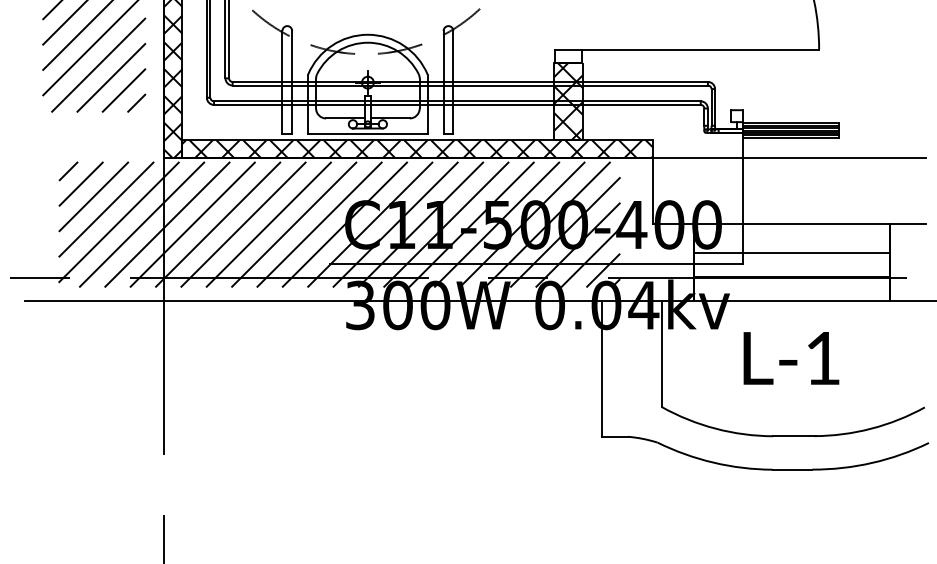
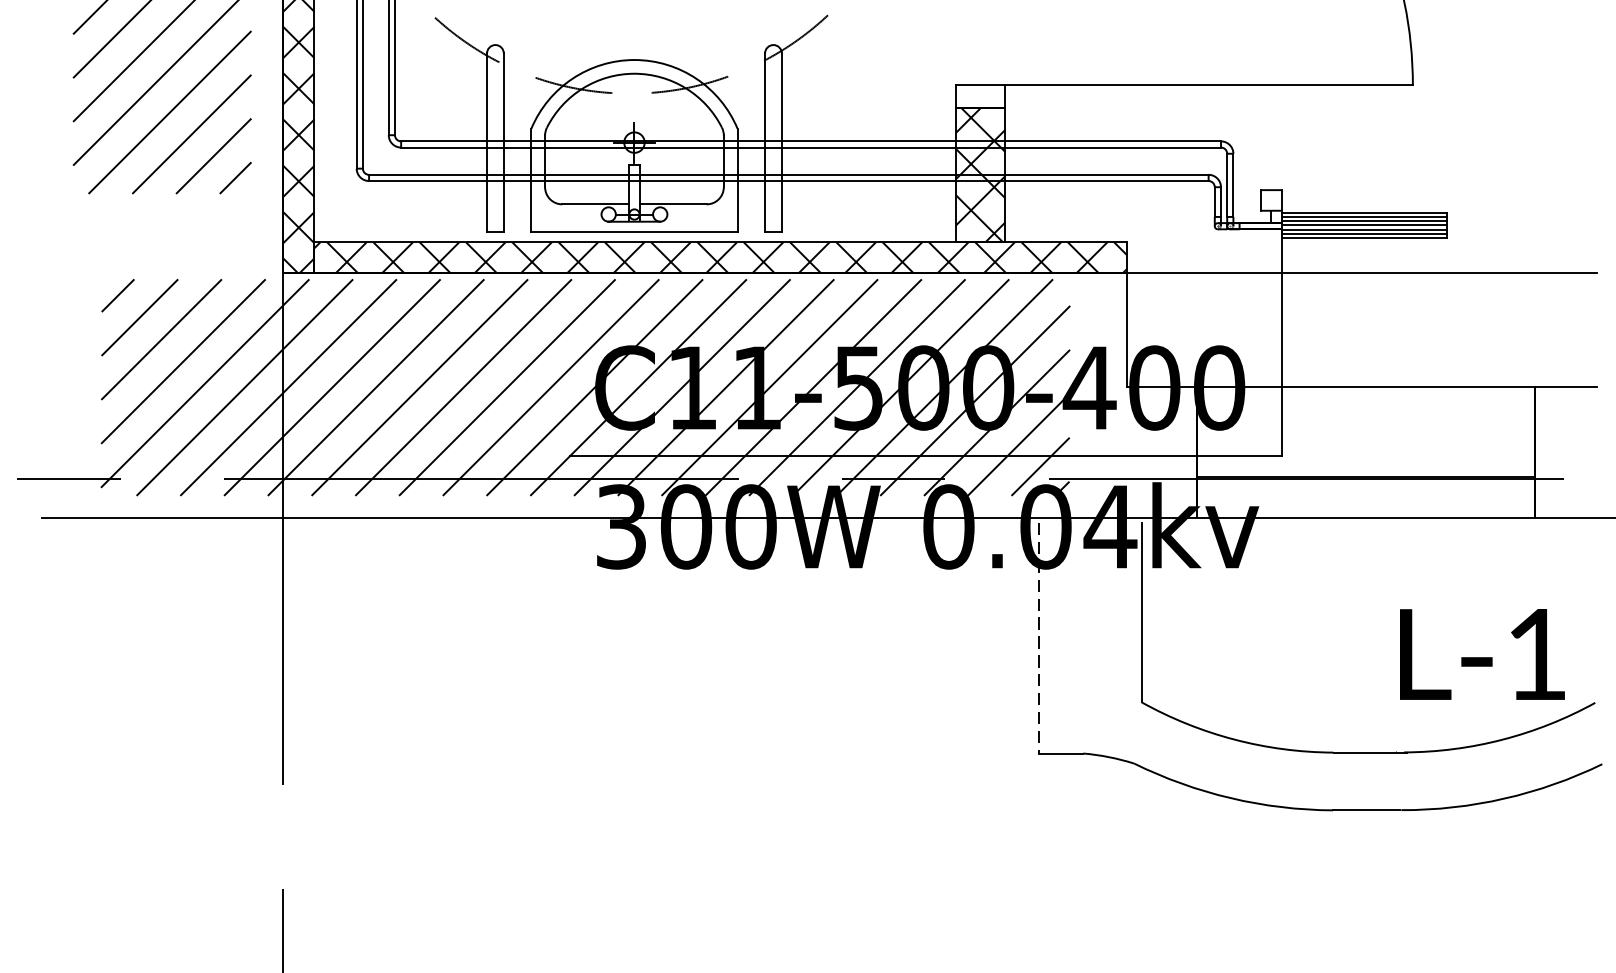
line: (792, 252) -> (1366, 435), removed
text: (791, 358) -> (1482, 654), moved
line: (602, 369) -> (1039, 637), solid -> dashed

